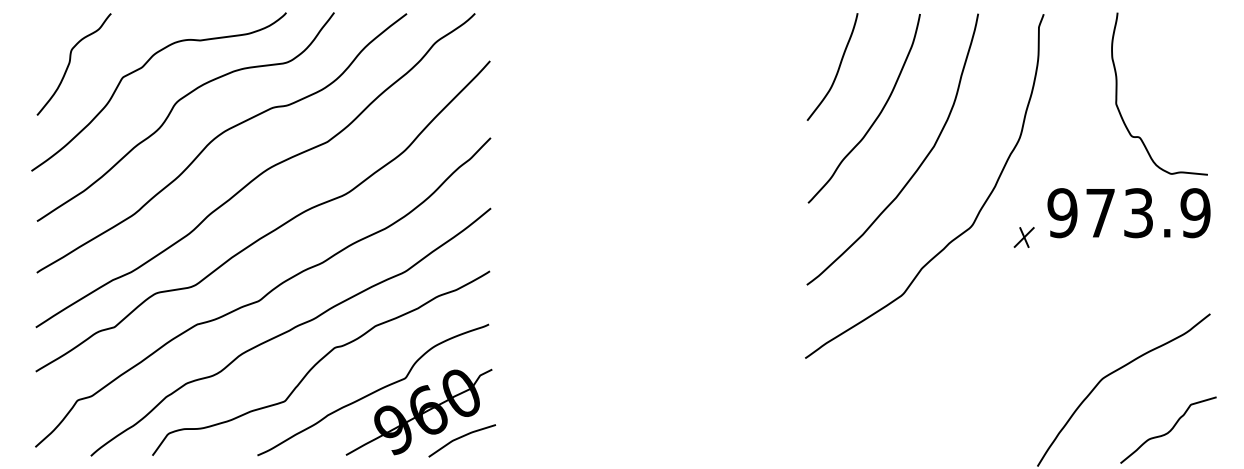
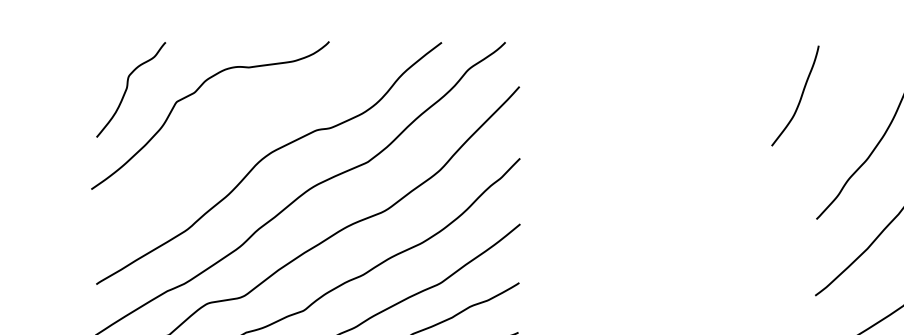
curve: (837, 69) -> (799, 98), moved
curve: (174, 107) -> (224, 130), removed

